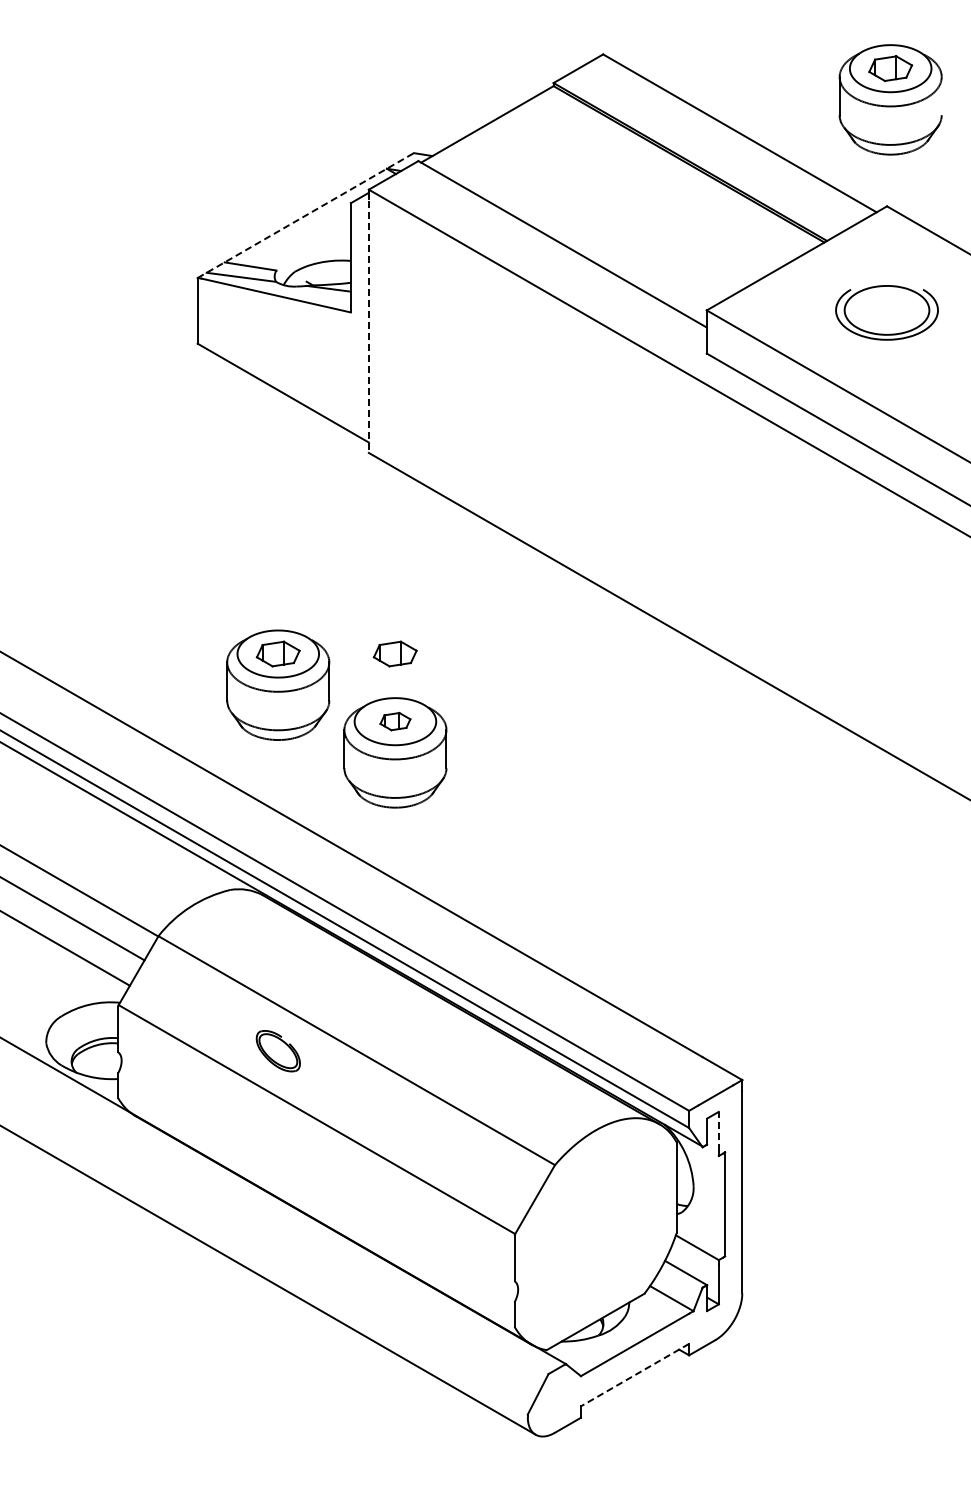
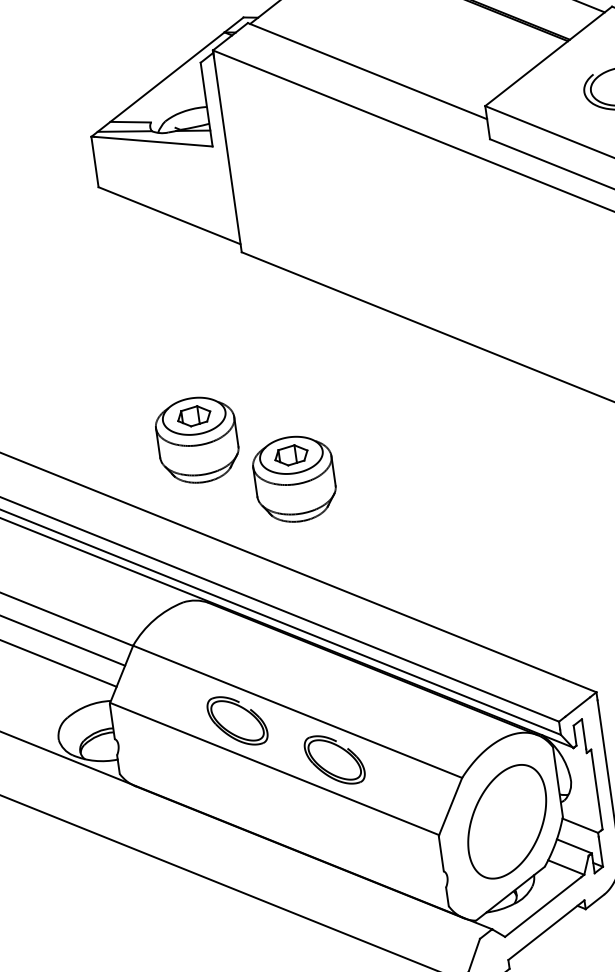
line: (305, 215) -> (167, 77), dashed -> solid
line: (368, 321) -> (227, 151), dashed -> solid
part: (394, 653) -> (283, 403), removed
part: (395, 721) -> (291, 455), size x1.43
part: (278, 1050) -> (237, 720), size x1.67
part: (395, 1118) -> (334, 759), added
line: (718, 1131) -> (583, 734), dashed -> solid
part: (604, 1229) -> (507, 821), added
line: (634, 1375) -> (546, 930), dashed -> solid

